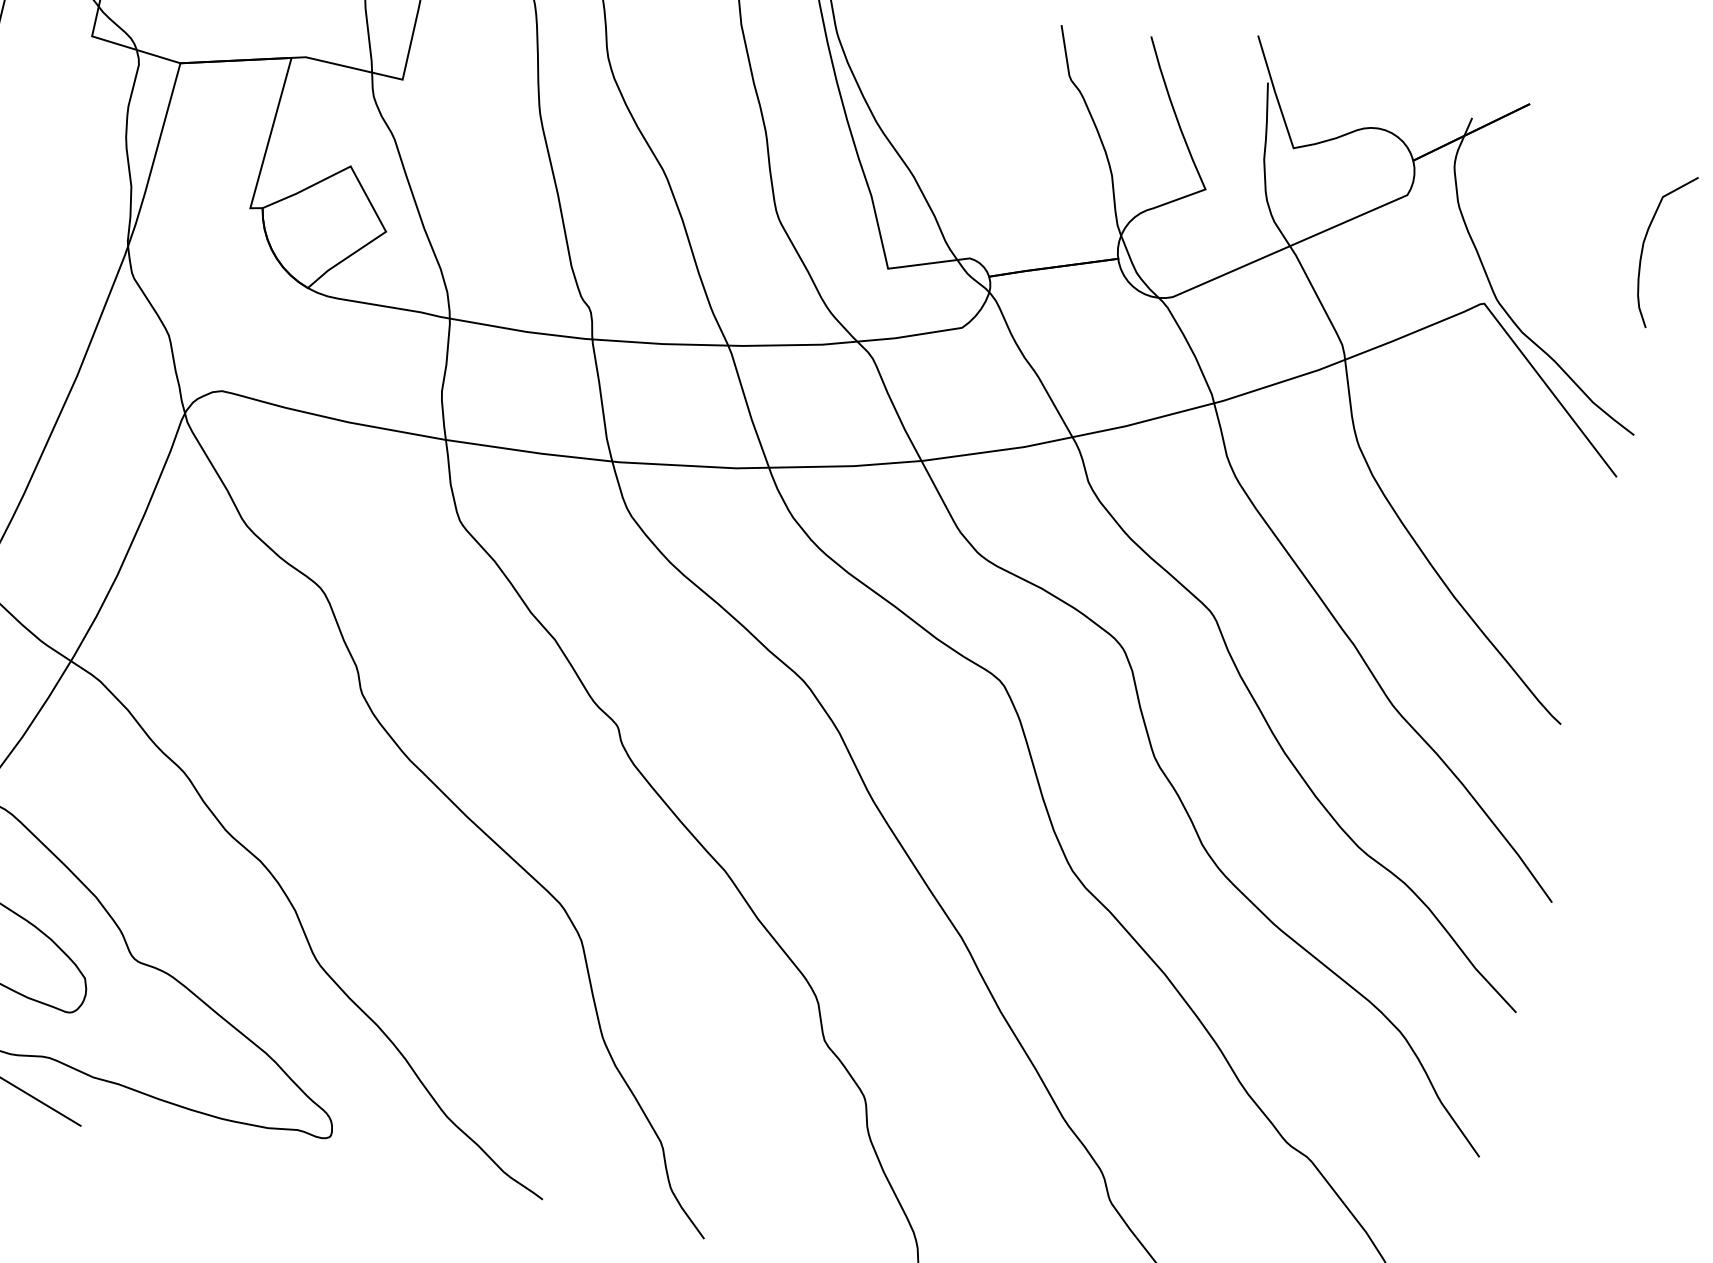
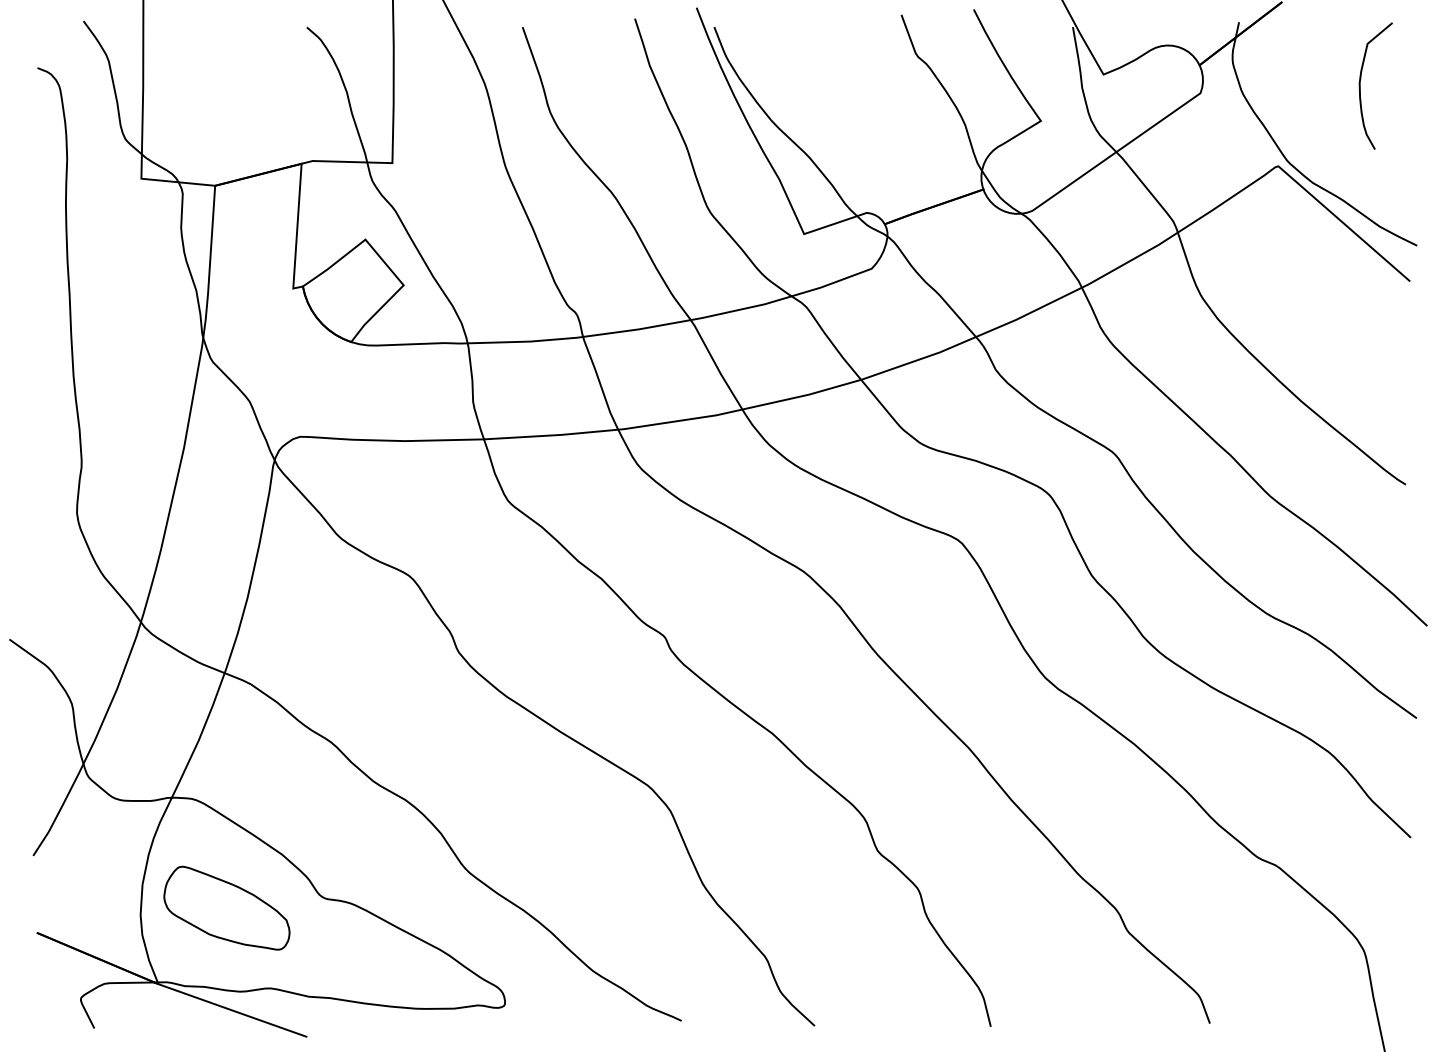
curve: (1643, 246) -> (1360, 85), moved

